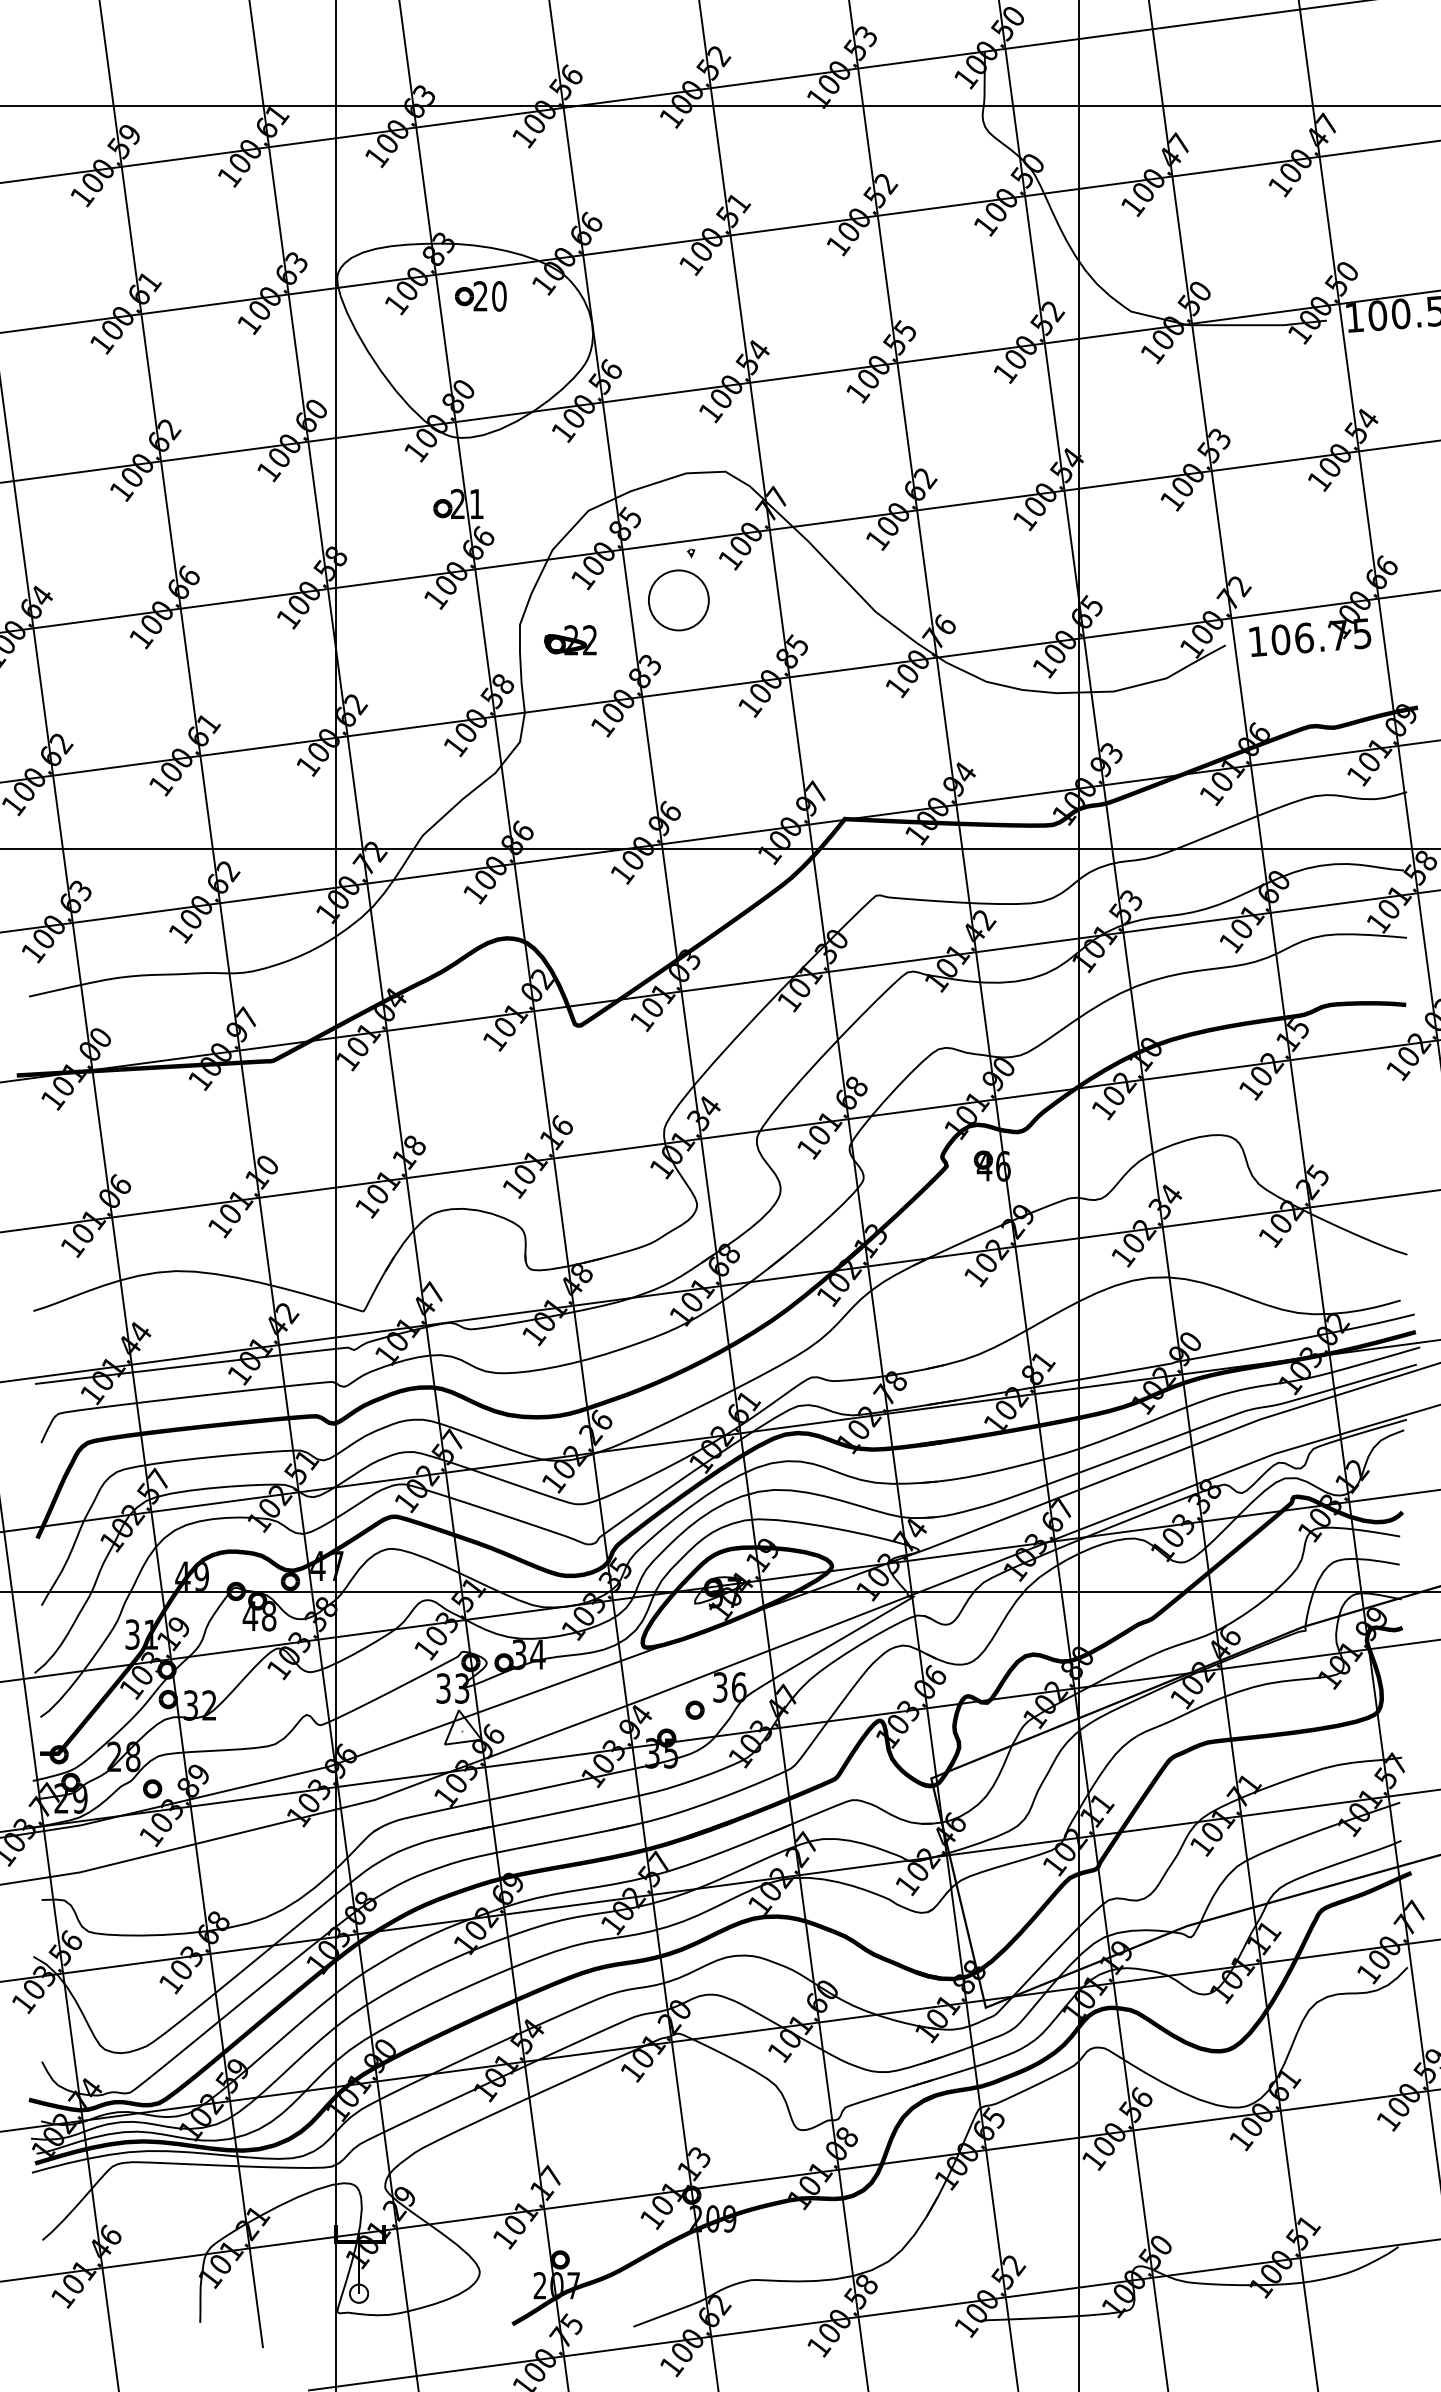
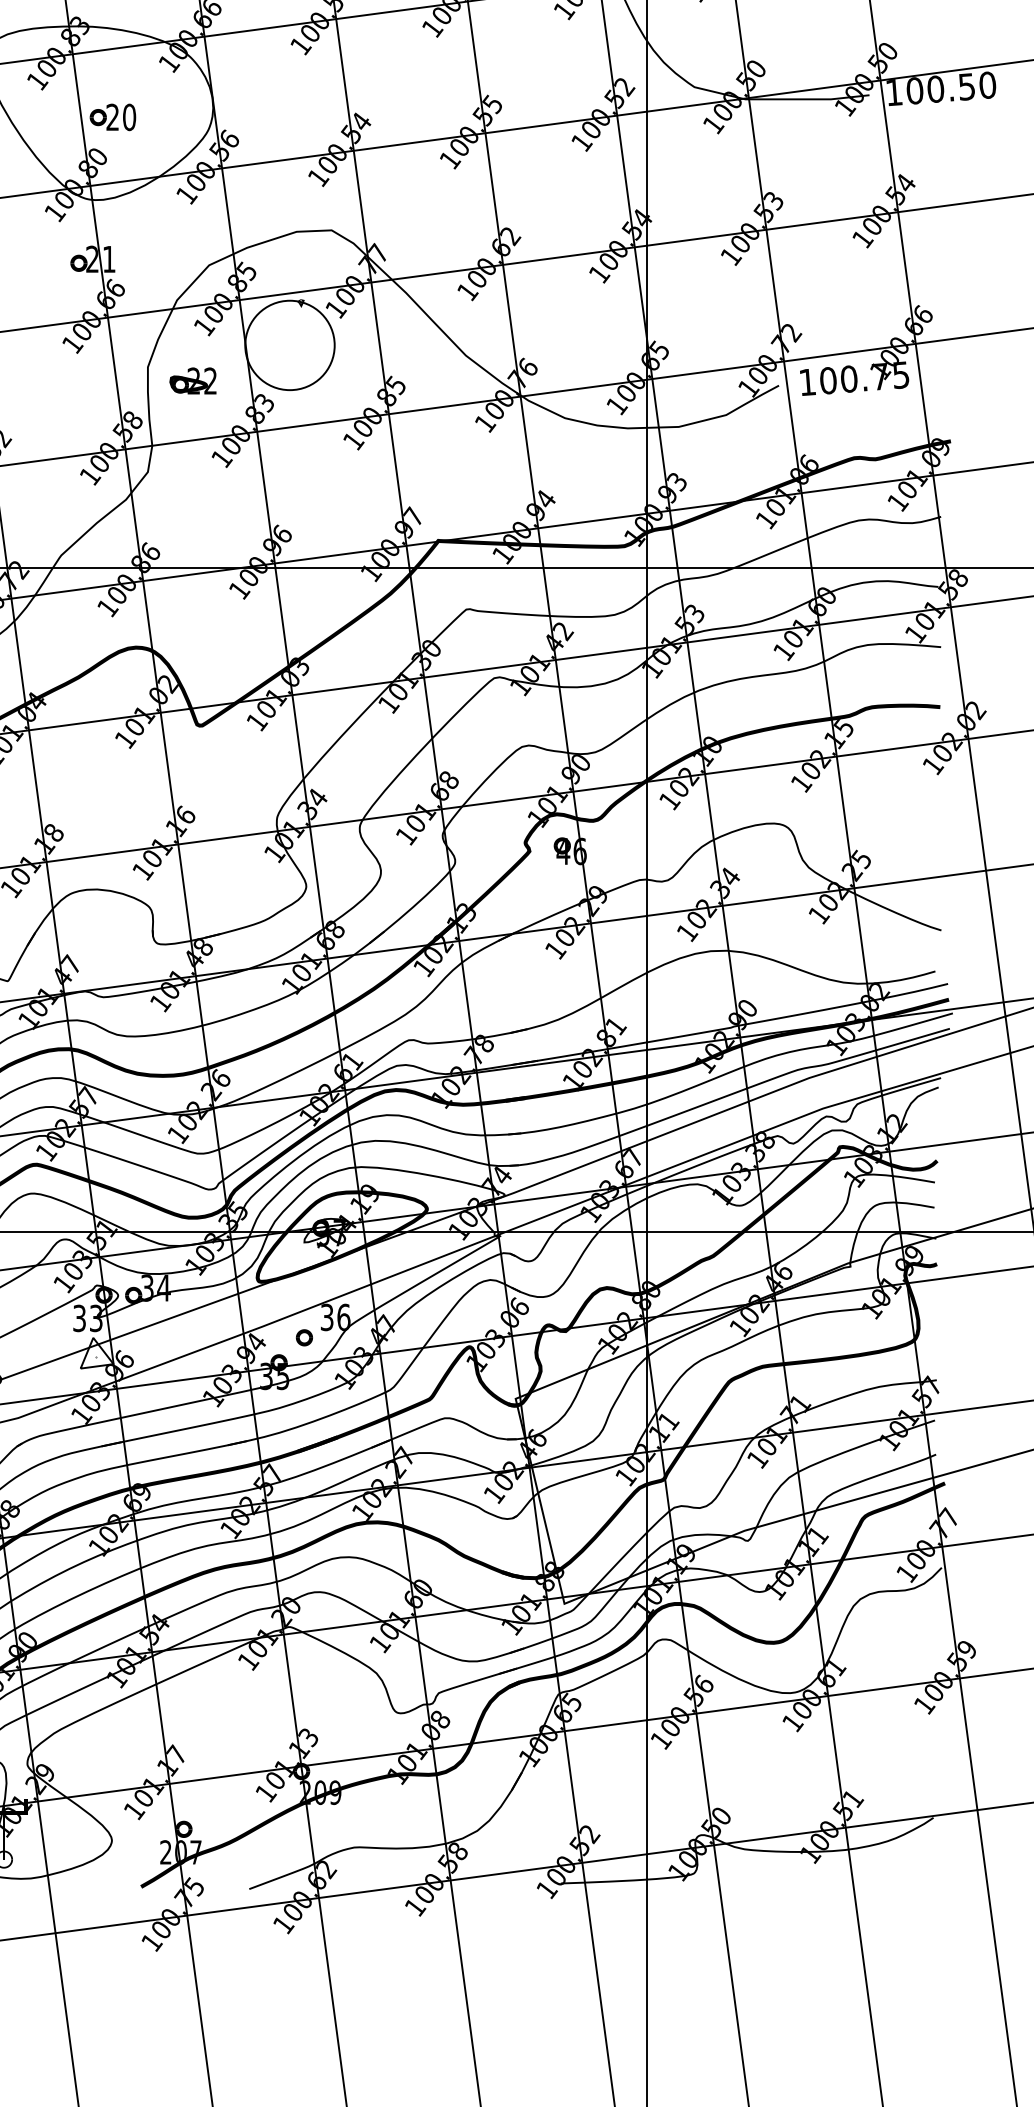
text: (480, 296) -> (112, 117), moved
circle: (678, 600) -> (289, 345), size x1.67
text: (1304, 637) -> (849, 378), 106.75 -> 100.75

